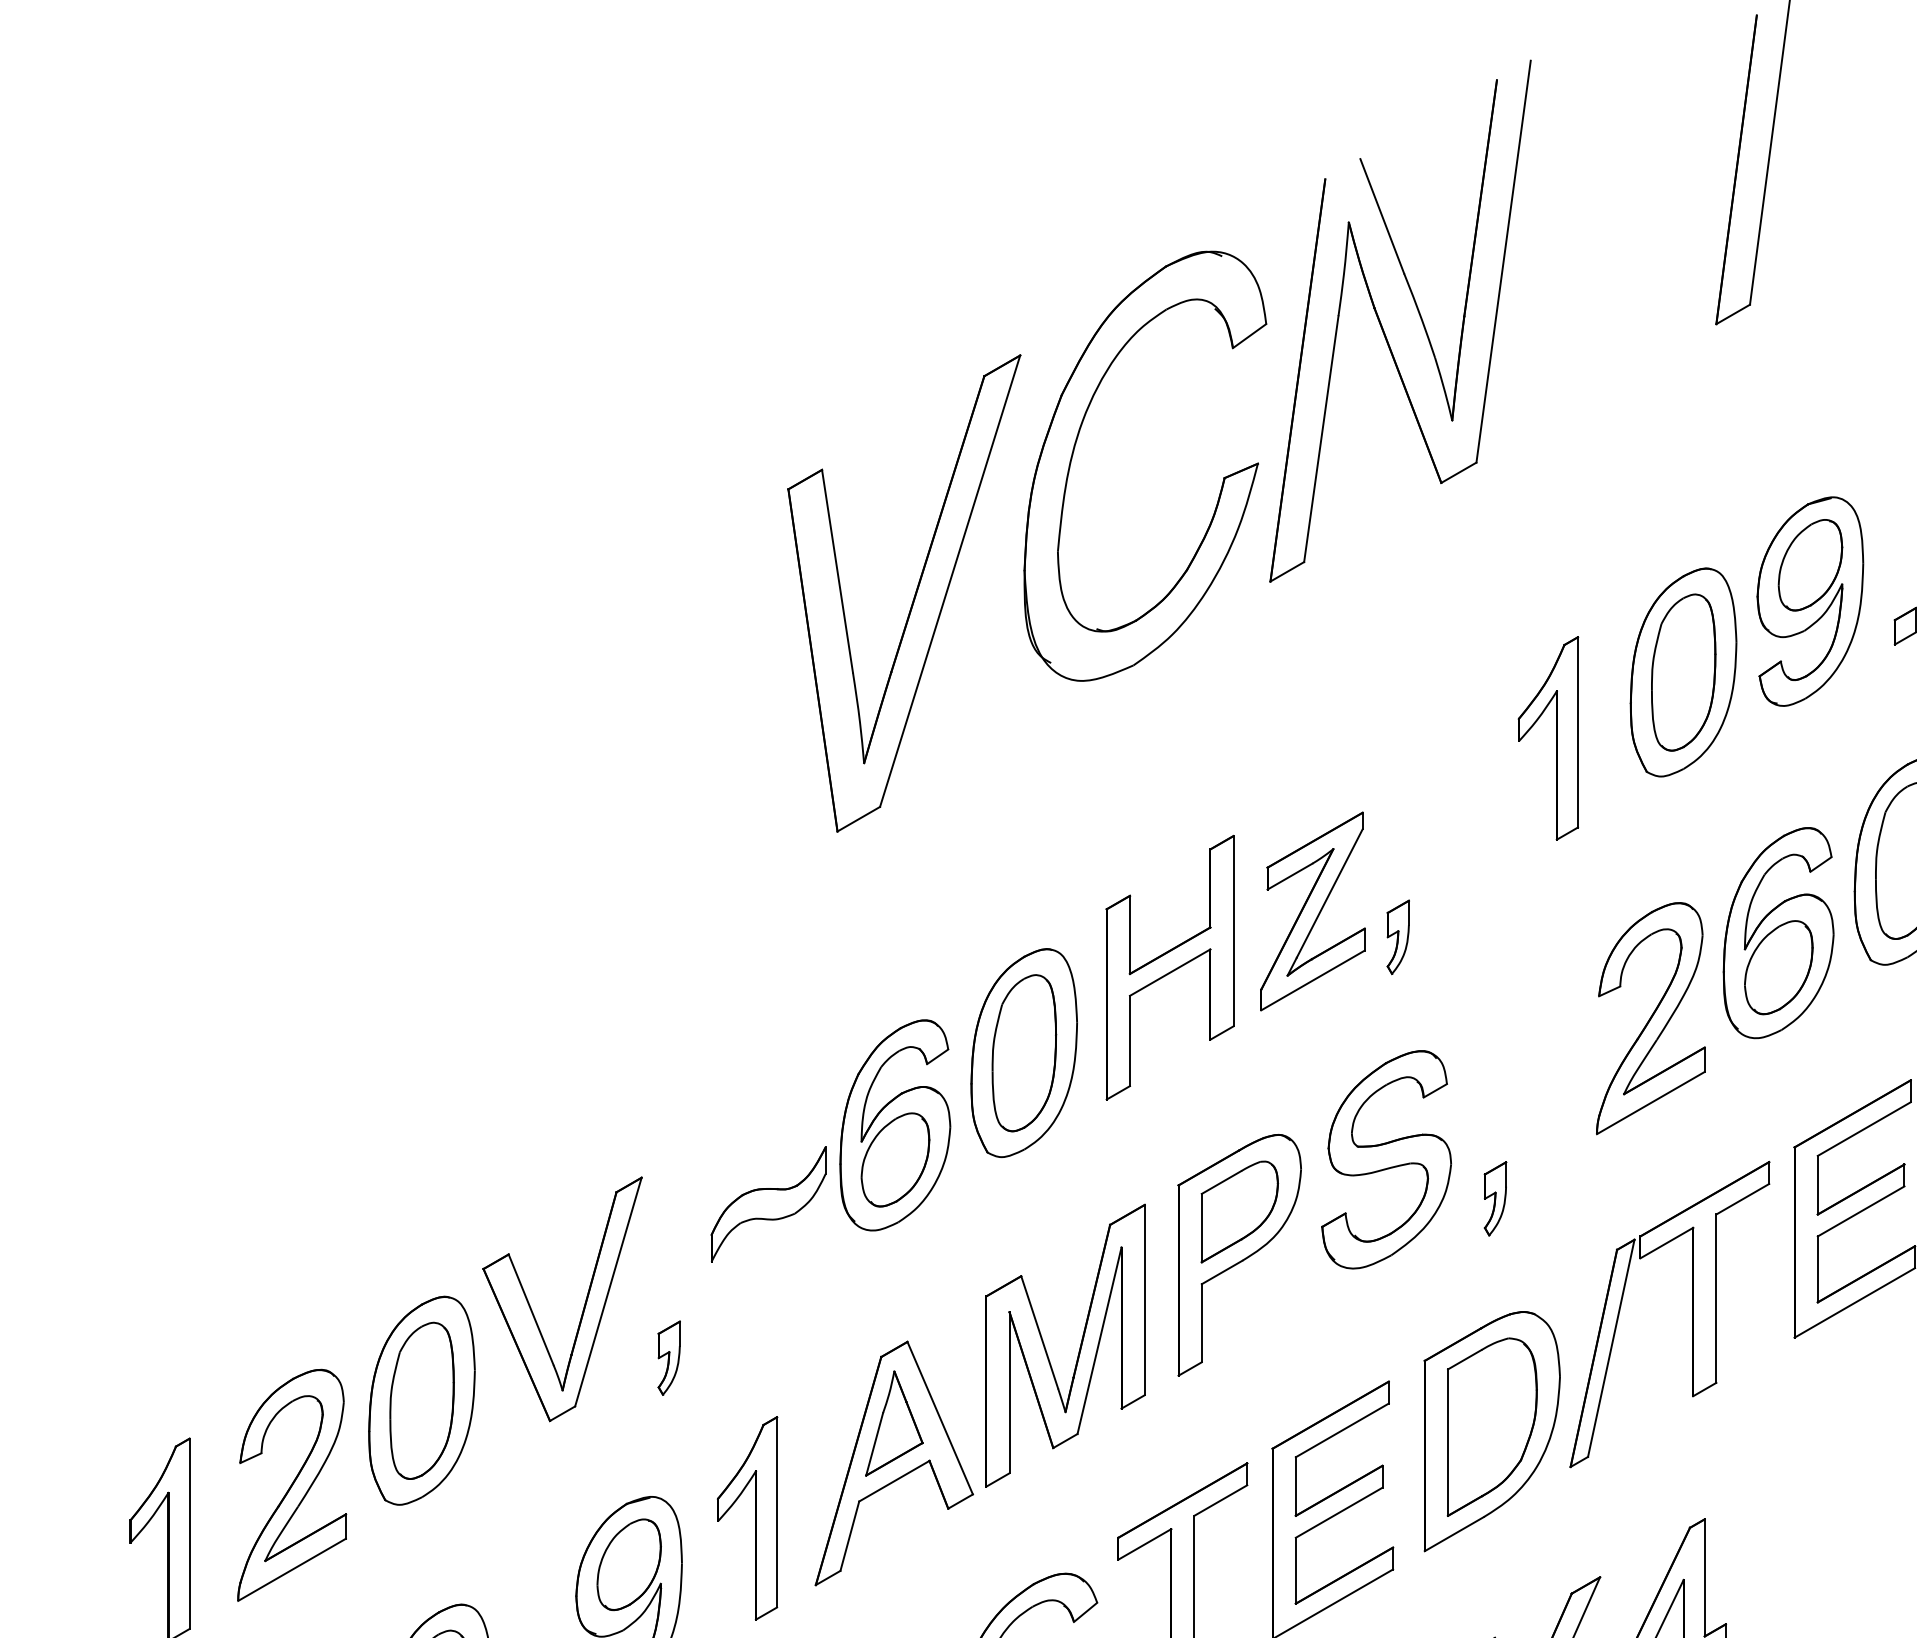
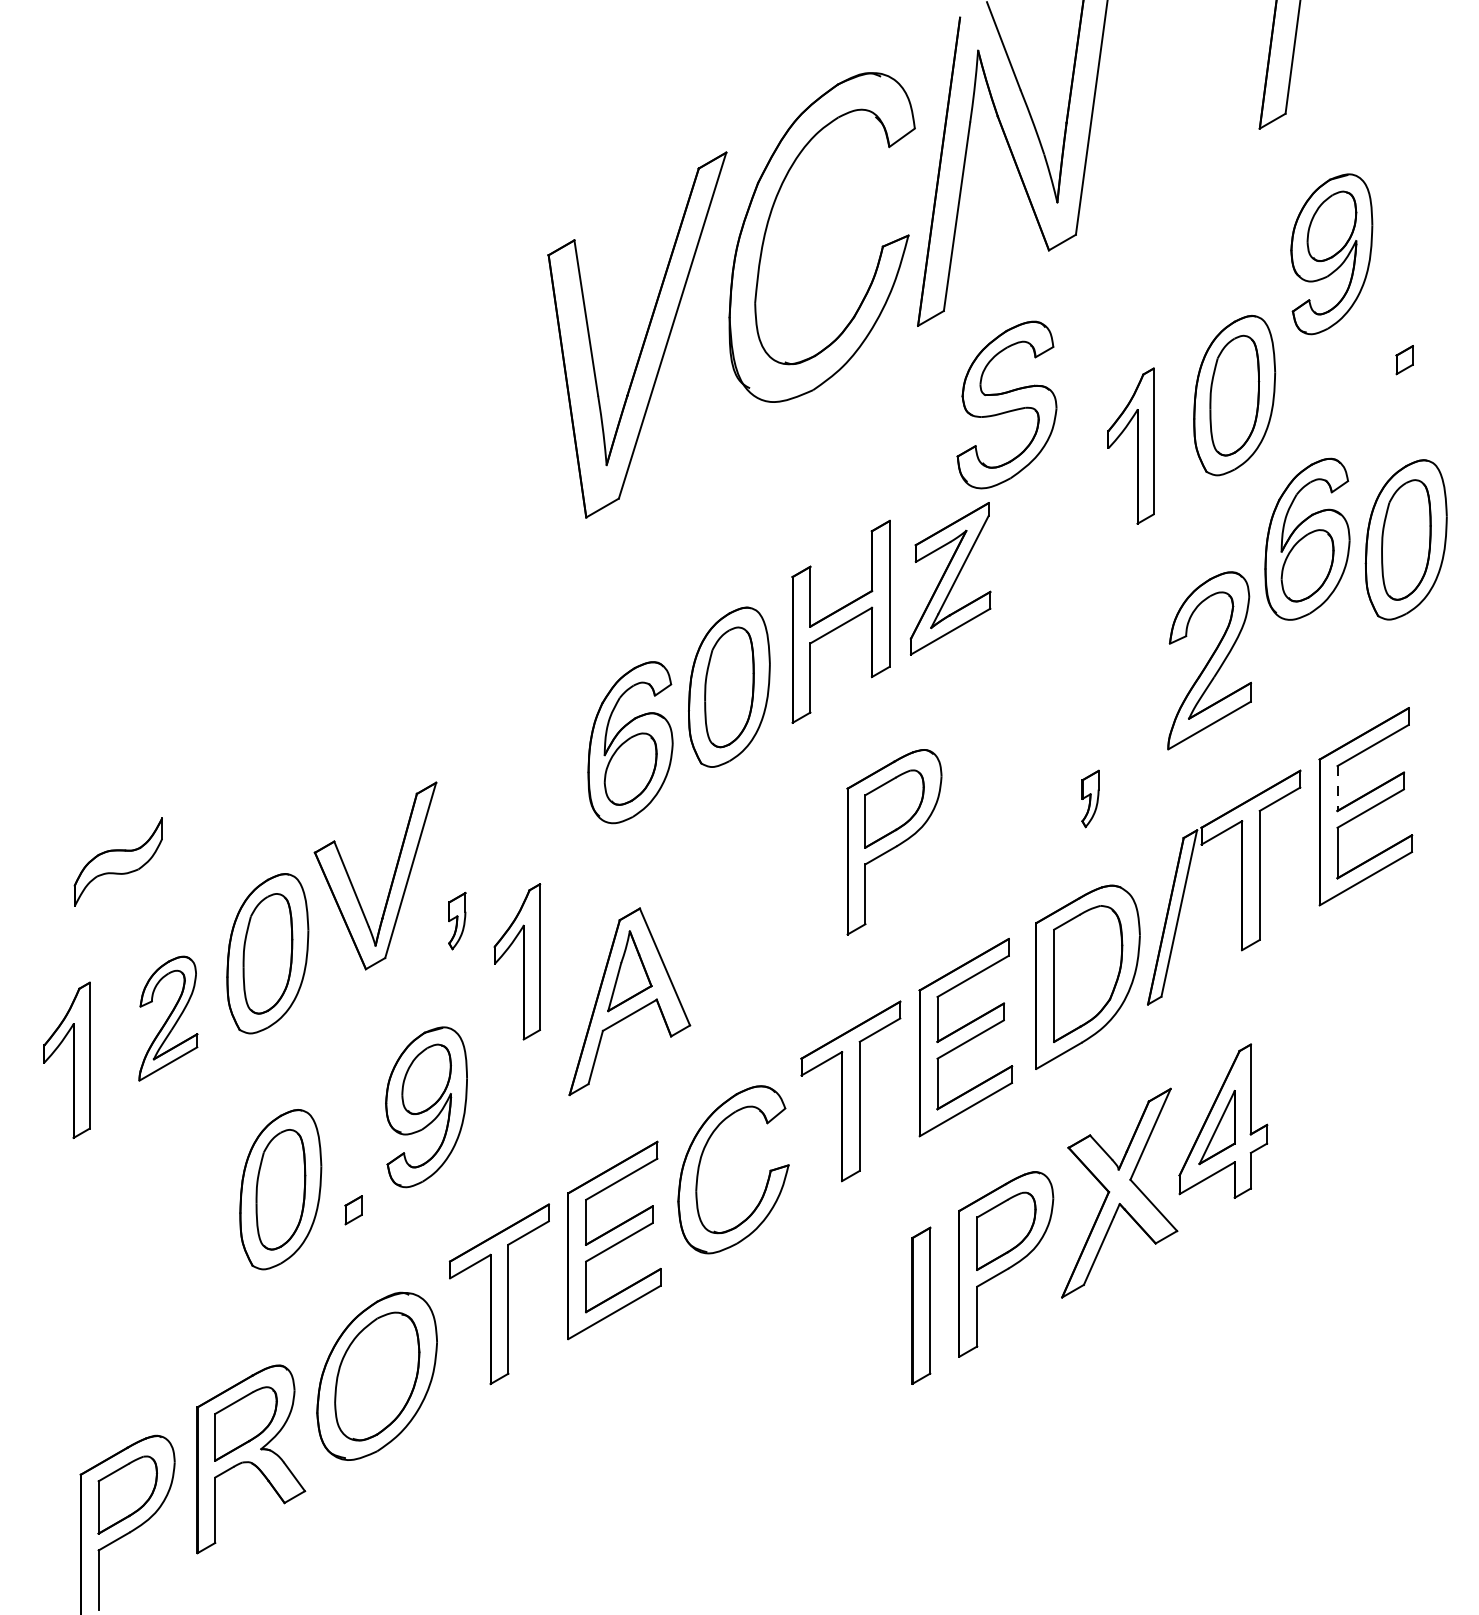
part: (1809, 601) -> (1331, 254), moved
part: (1778, 932) -> (1307, 538), moved
part: (1397, 937) -> (1015, 598), removed
part: (1385, 1159) -> (1006, 404), moved
line: (1817, 1186) -> (1337, 789), solid -> dashed
part: (767, 1203) -> (117, 861), moved
part: (1079, 1346) -> (771, 912), removed
part: (292, 1485) -> (168, 1018), size x0.7
part: (747, 1517) -> (517, 961), moved

